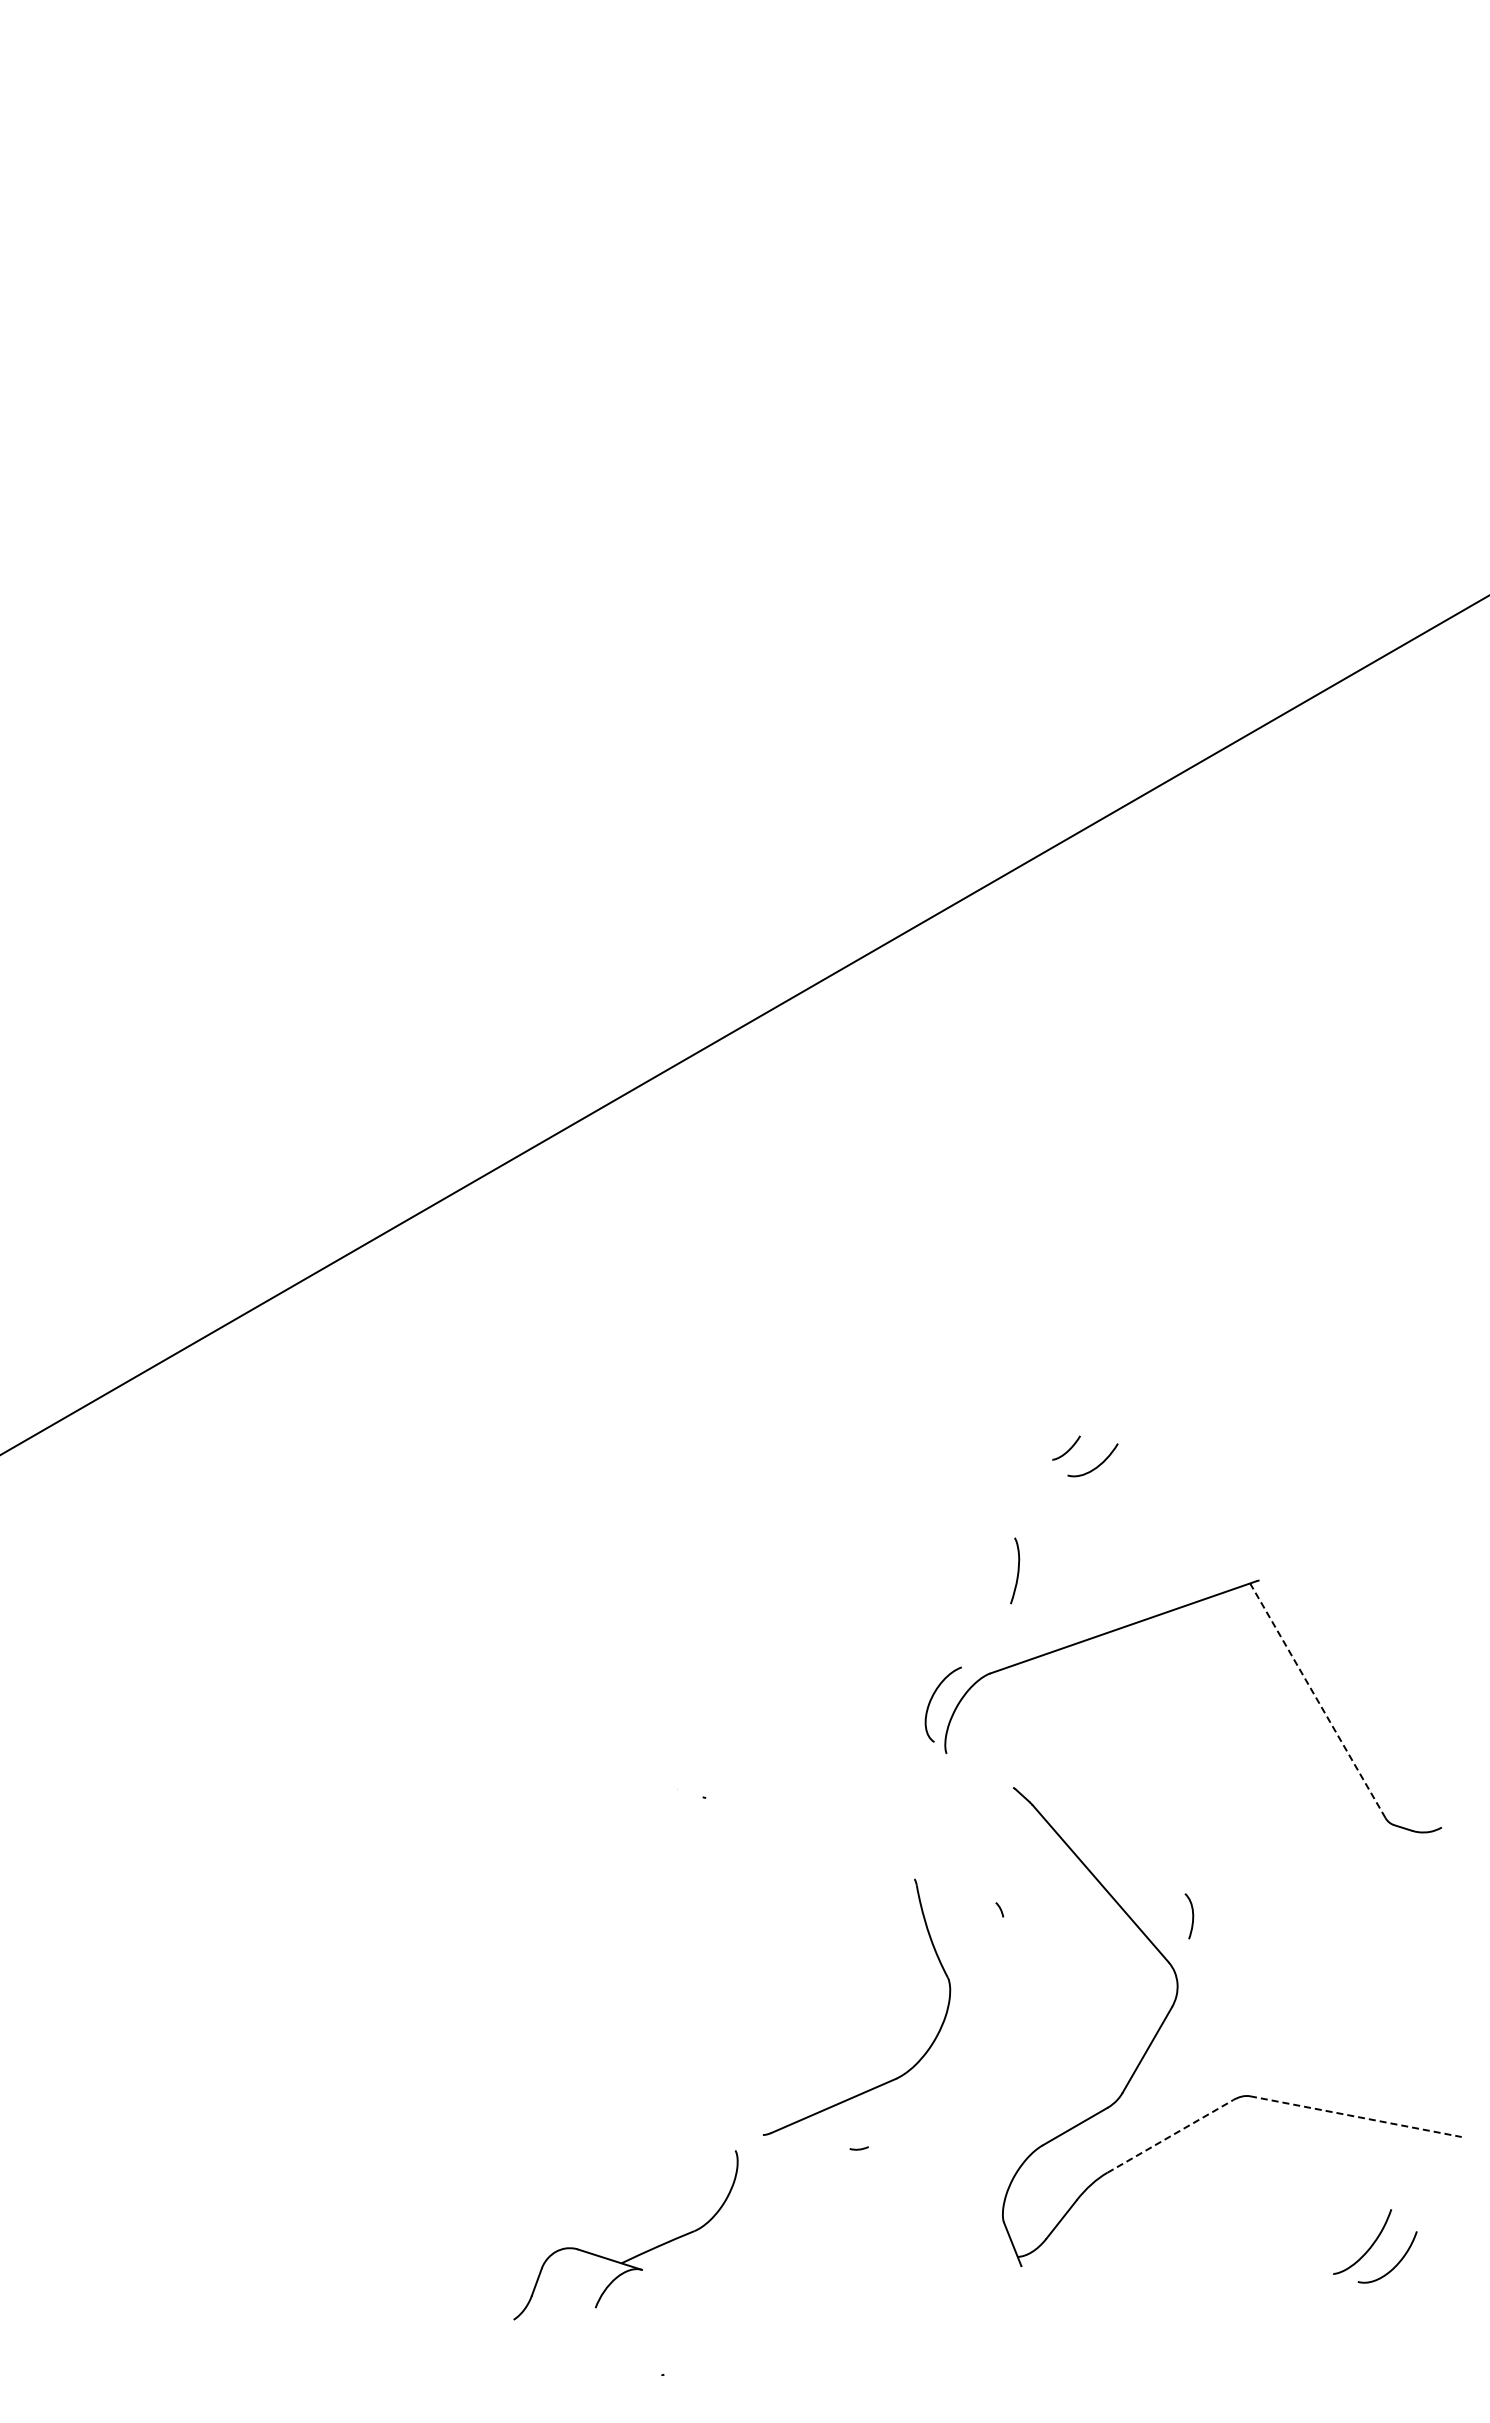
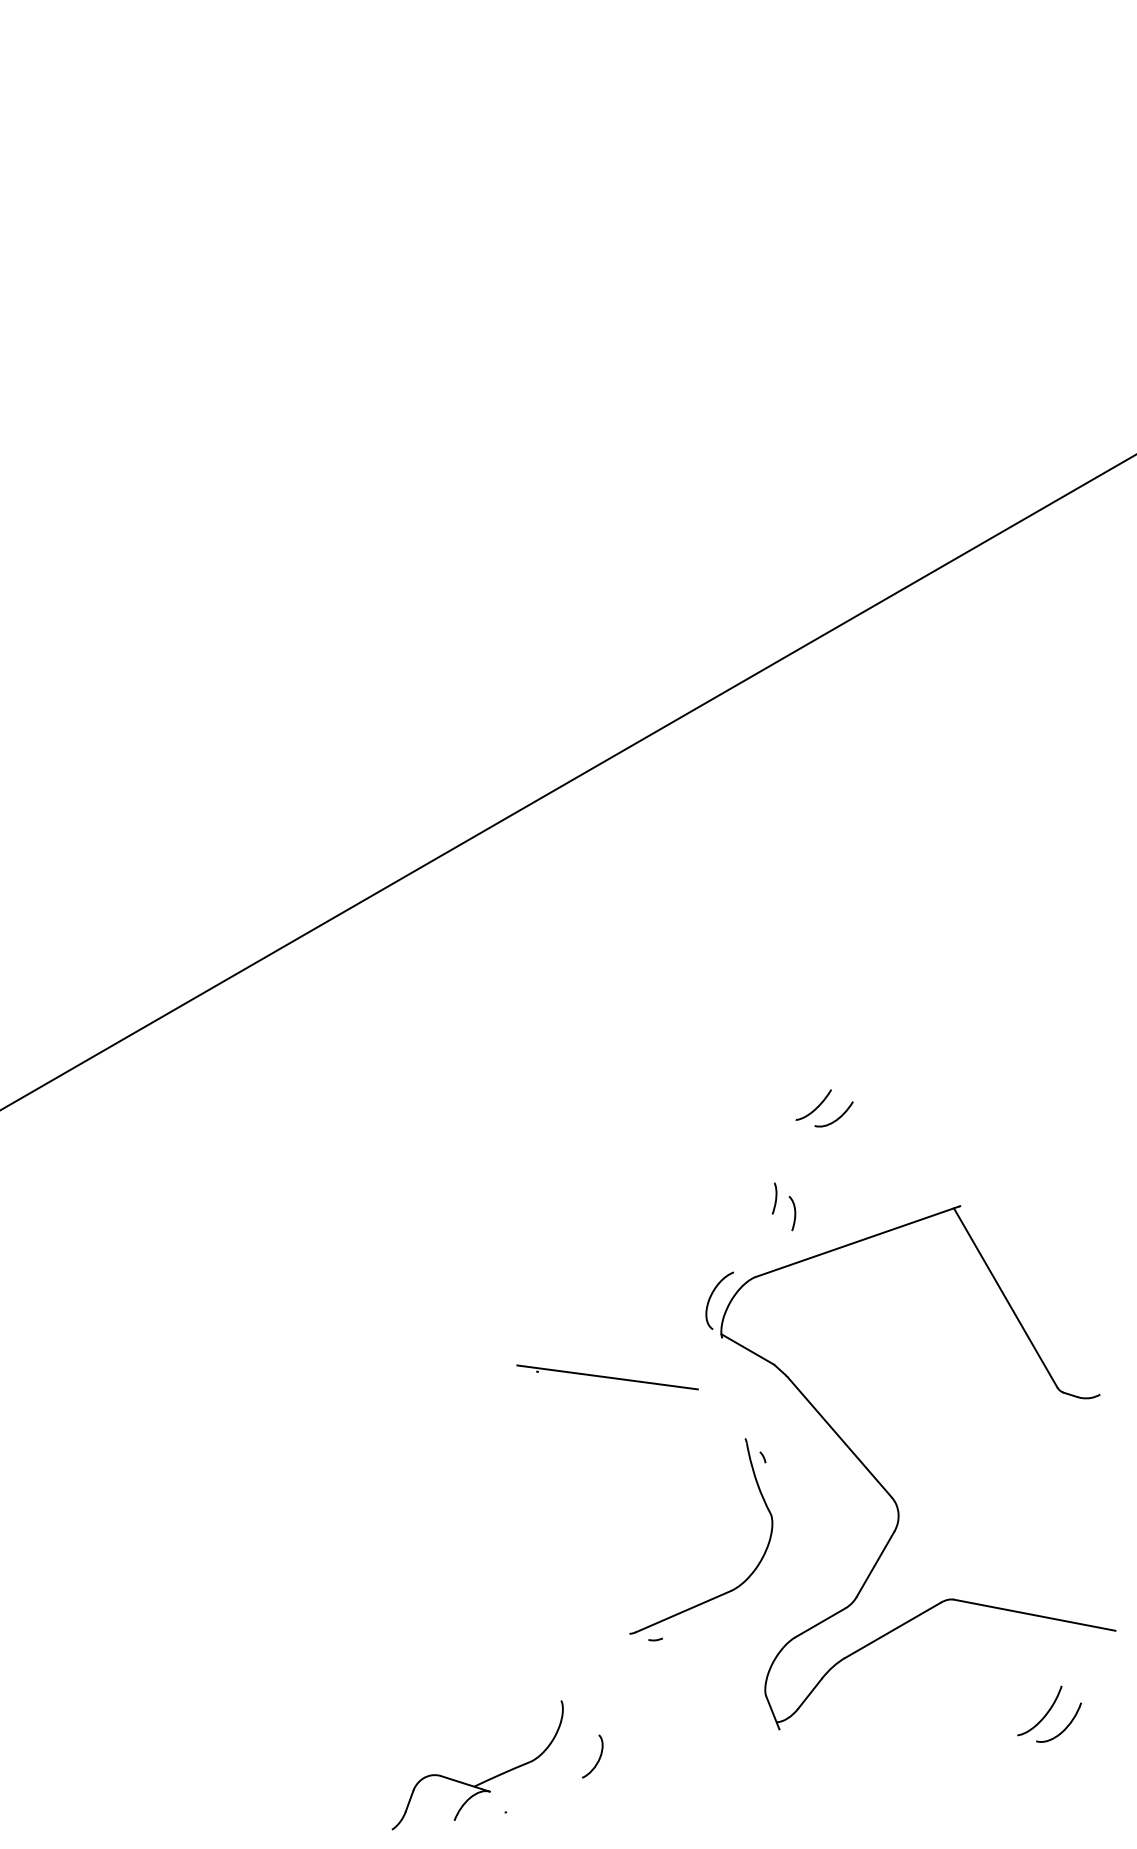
part: (1066, 1447) -> (813, 1104), size x1.67
part: (1014, 1570) -> (774, 1198), size x0.62
line: (1317, 1700) -> (1005, 1297), dashed -> solid
line: (979, 1767) -> (747, 1348), added
line: (795, 1804) -> (607, 1377), added
curve: (1192, 1916) -> (794, 1213), moved
part: (891, 2079) -> (727, 1591), moved
line: (1355, 2116) -> (1034, 1615), dashed -> solid
line: (1170, 2136) -> (893, 1630), dashed -> solid
part: (635, 2255) -> (484, 1780), moved
curve: (784, 2305) -> (598, 1759), added

